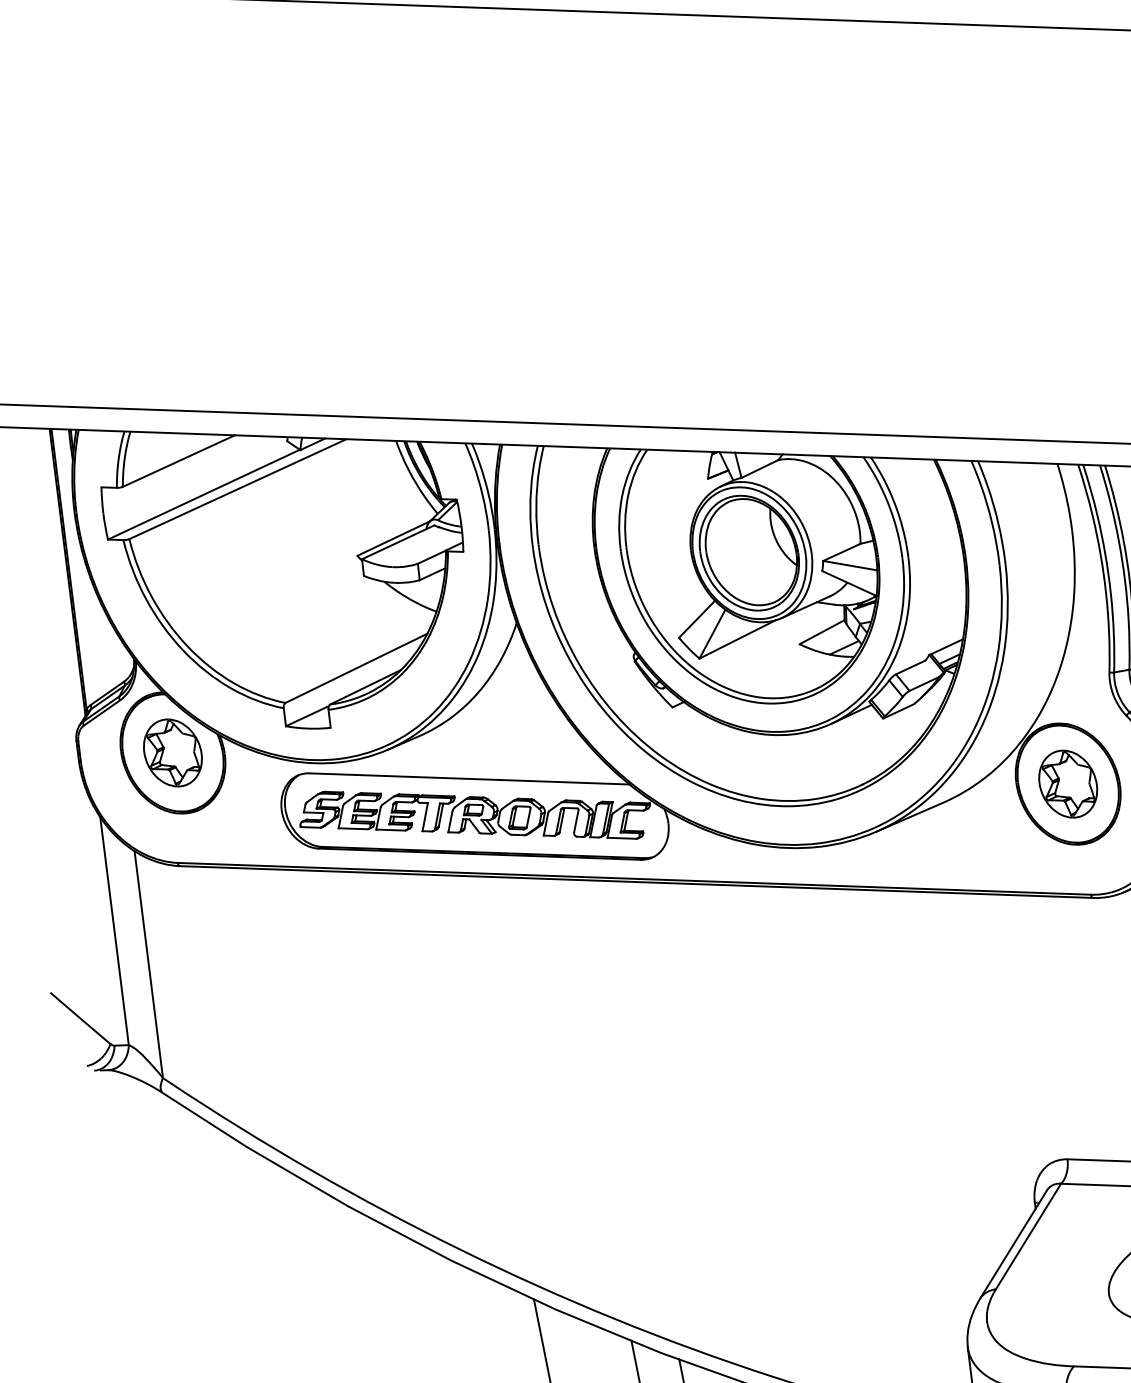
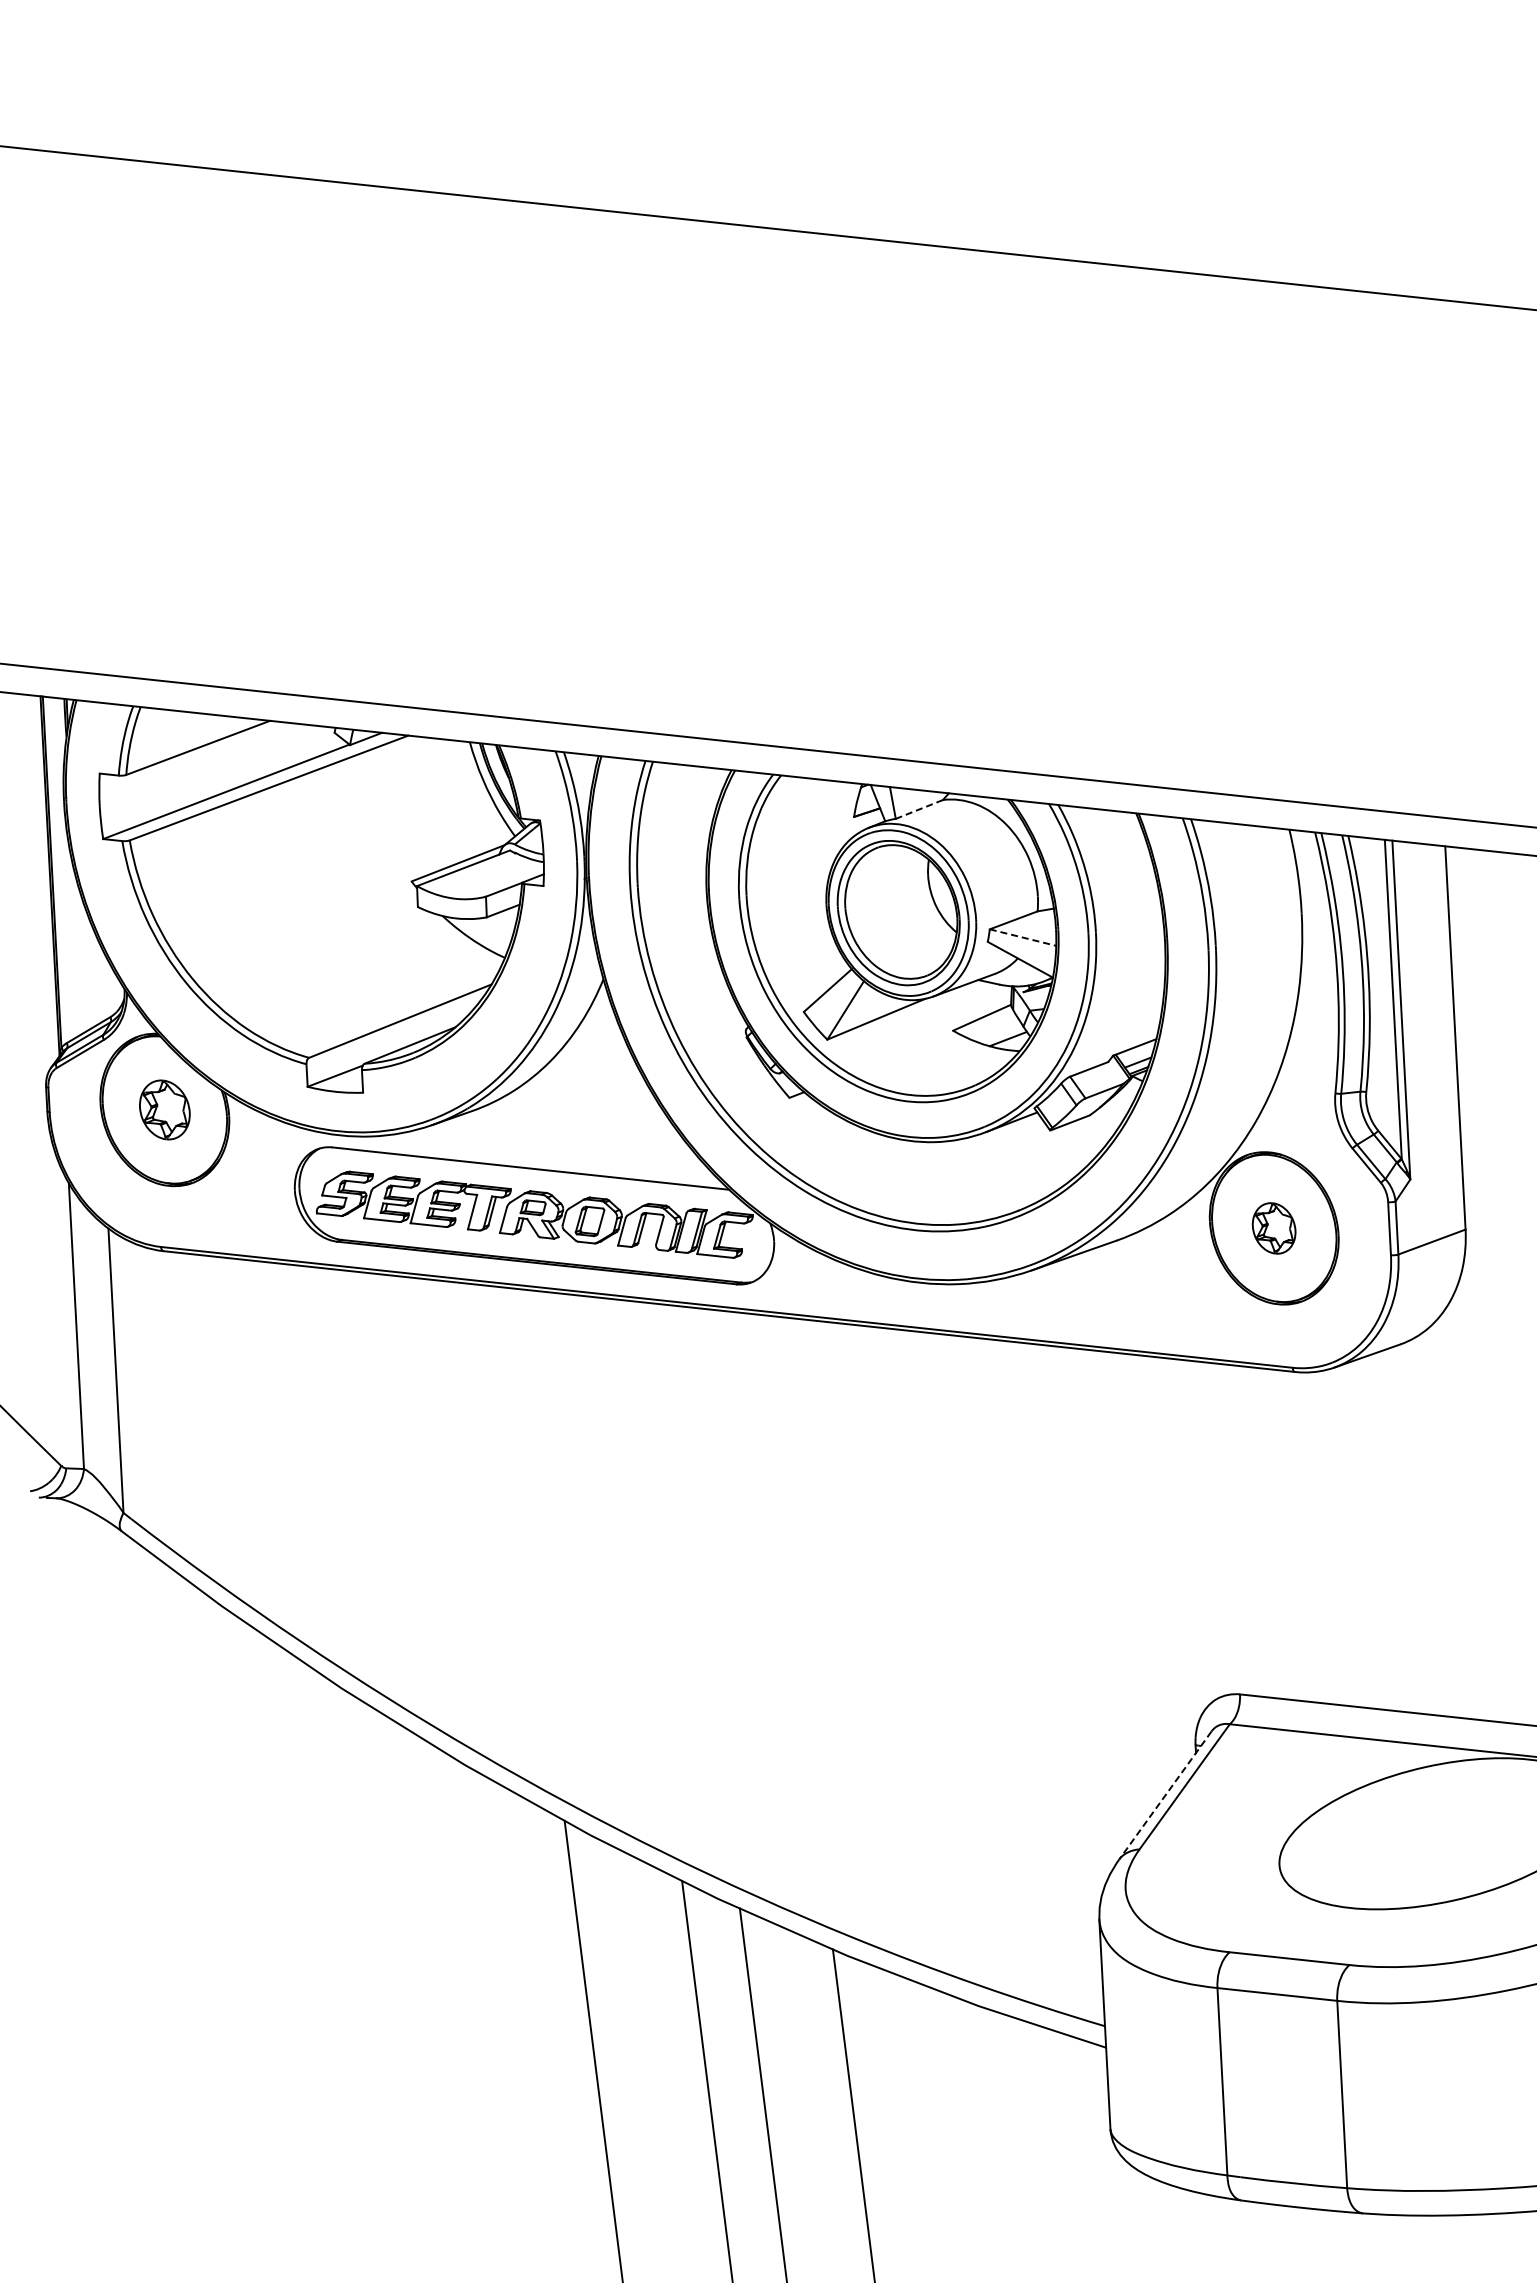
line: (759, 469) -> (918, 809), solid -> dashed
line: (850, 565) -> (1023, 937), solid -> dashed
part: (172, 752) -> (164, 1109), size x0.7
part: (1067, 784) -> (1273, 1228), size x0.6
line: (1013, 1244) -> (1165, 1795), solid -> dashed

